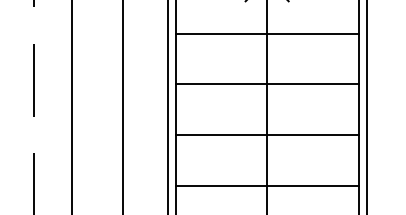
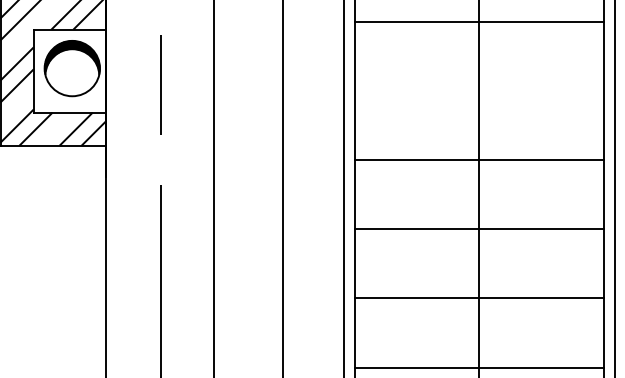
line: (266, 84) -> (478, 90), removed

